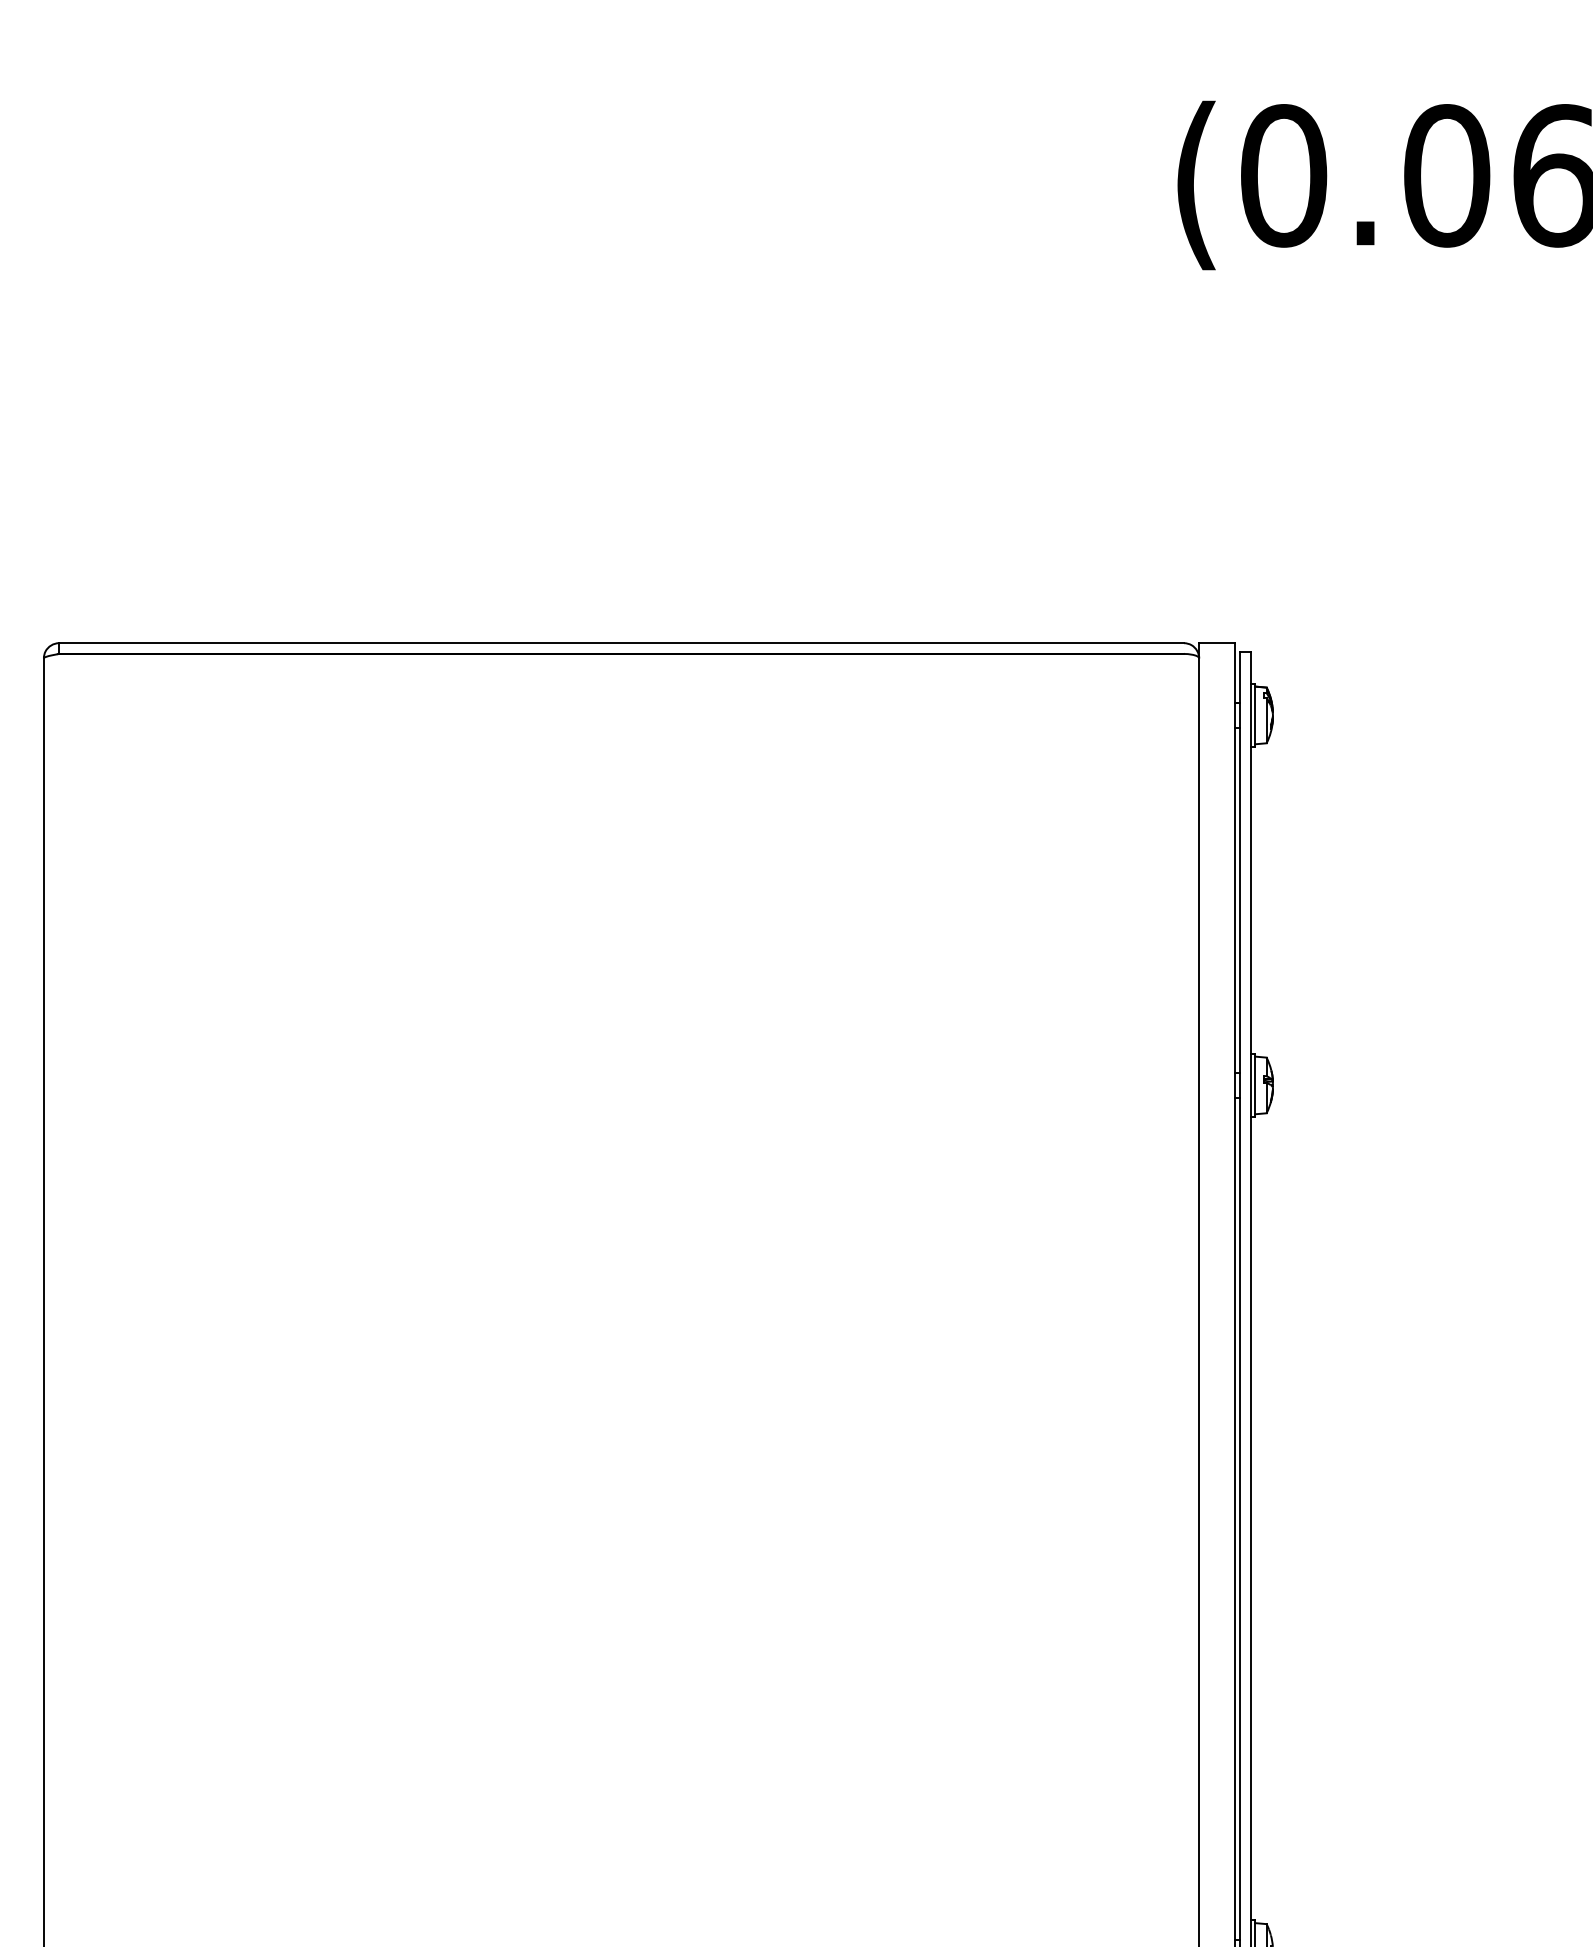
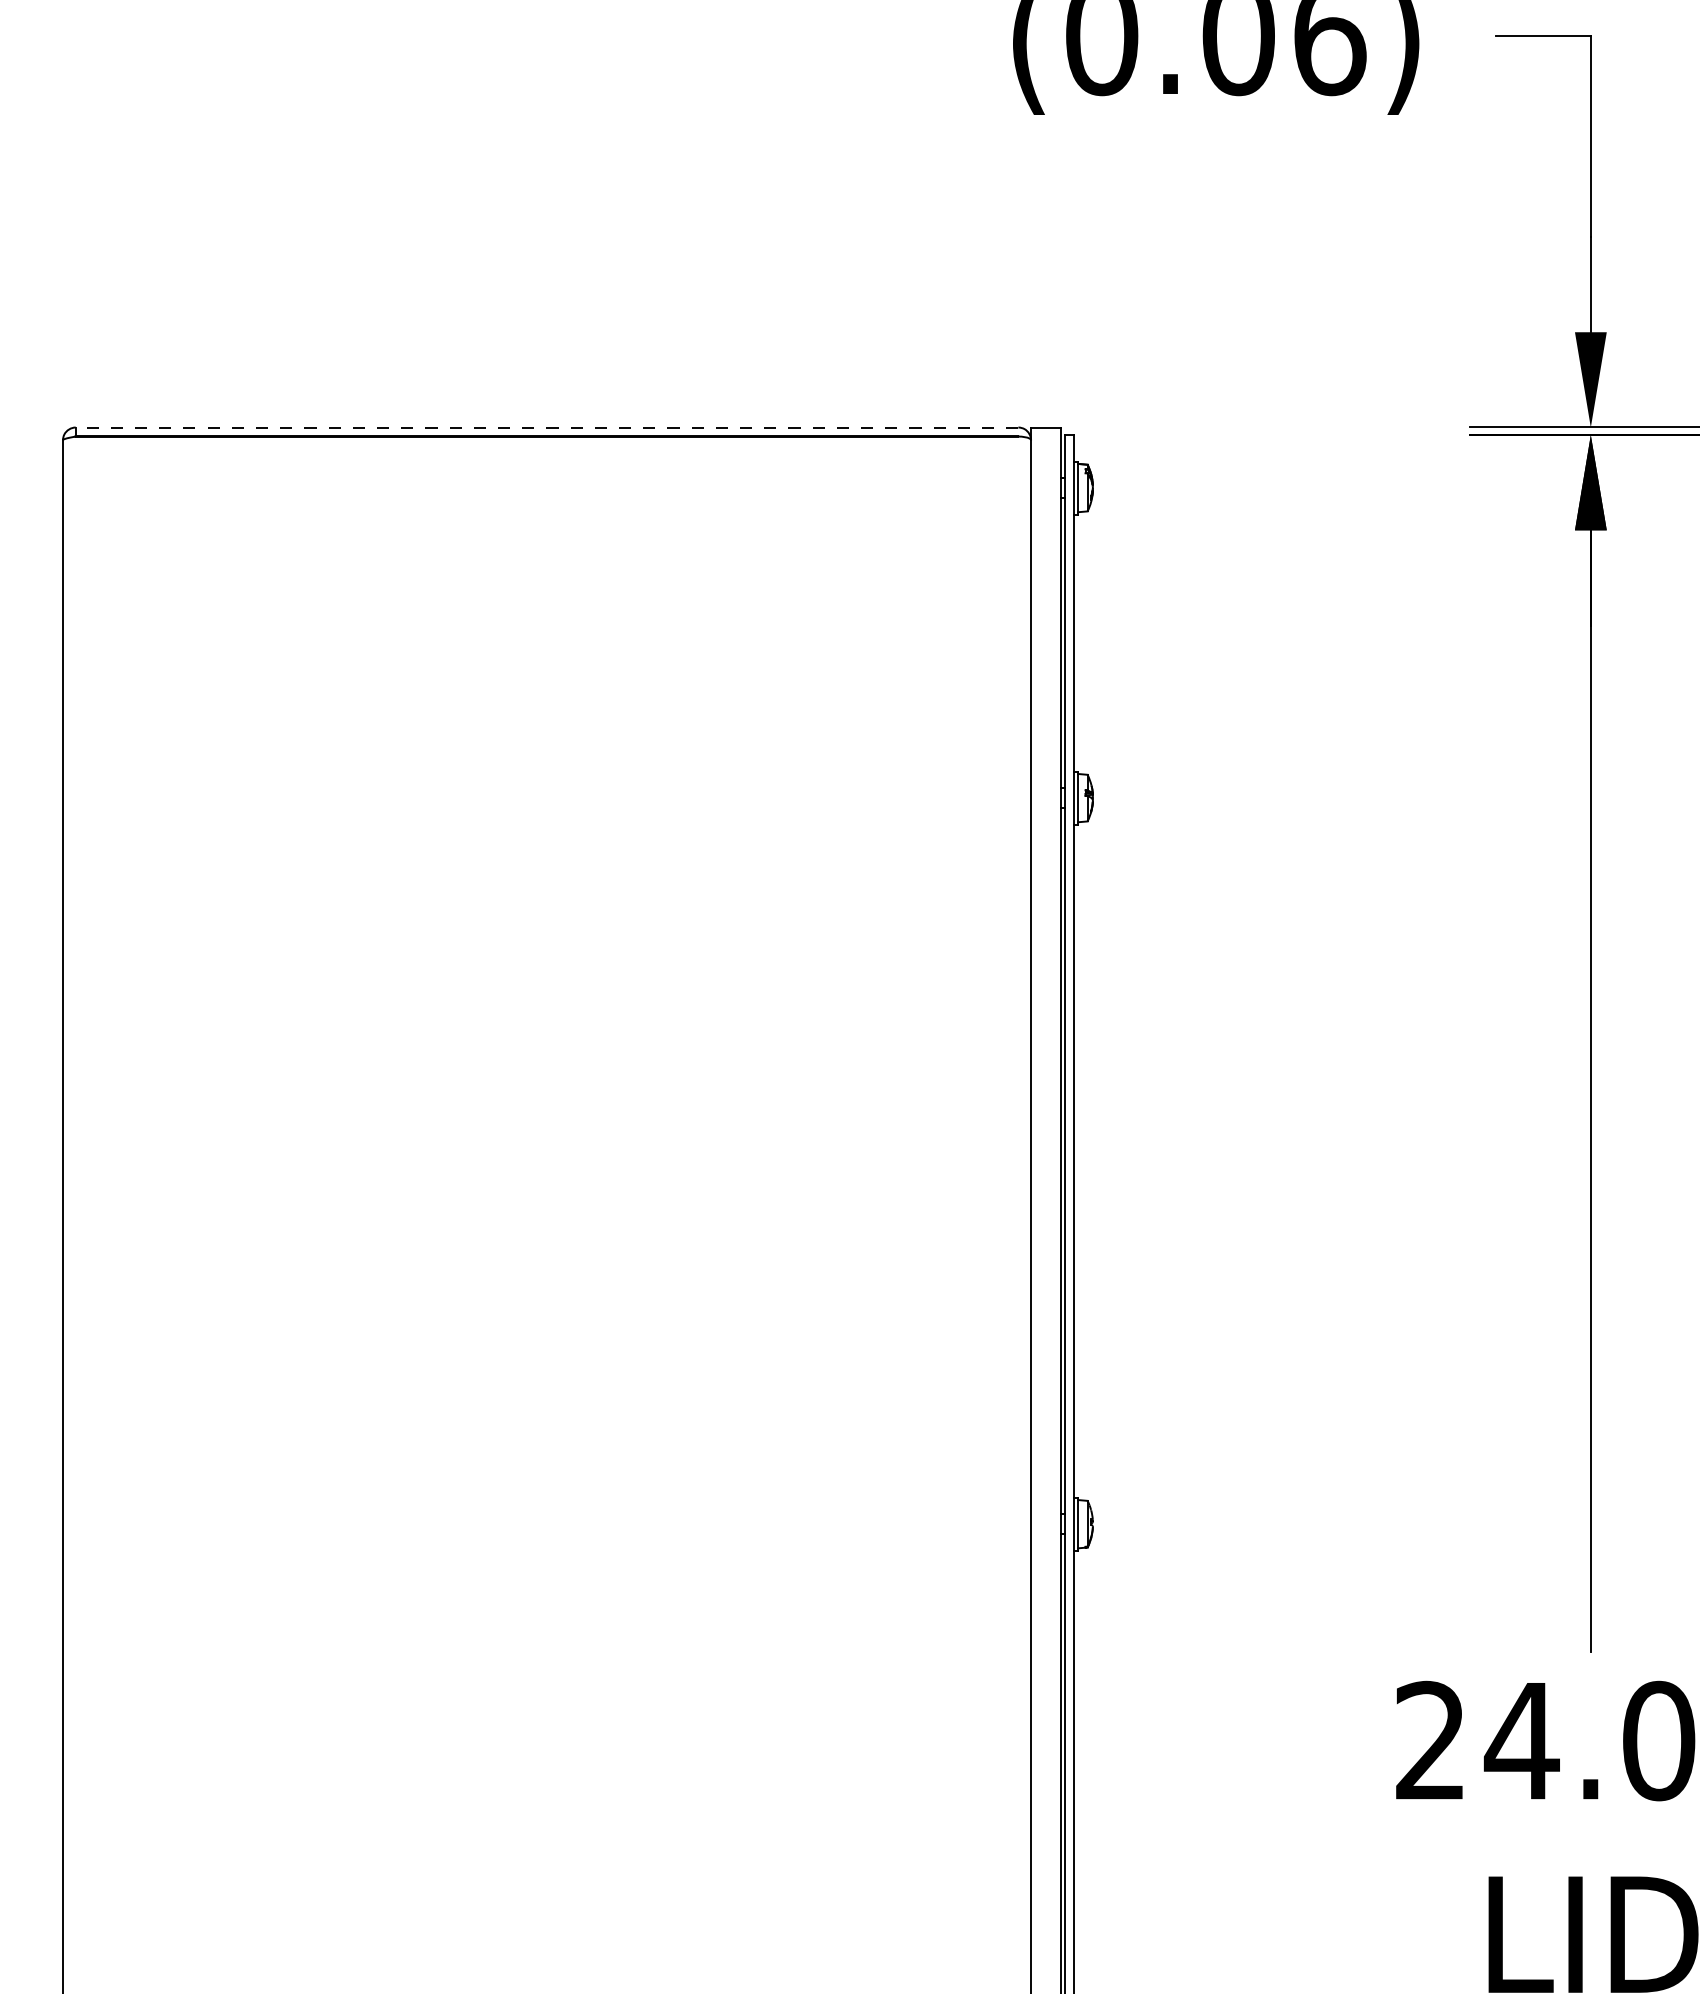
line: (620, 643) -> (546, 427), solid -> dashed

